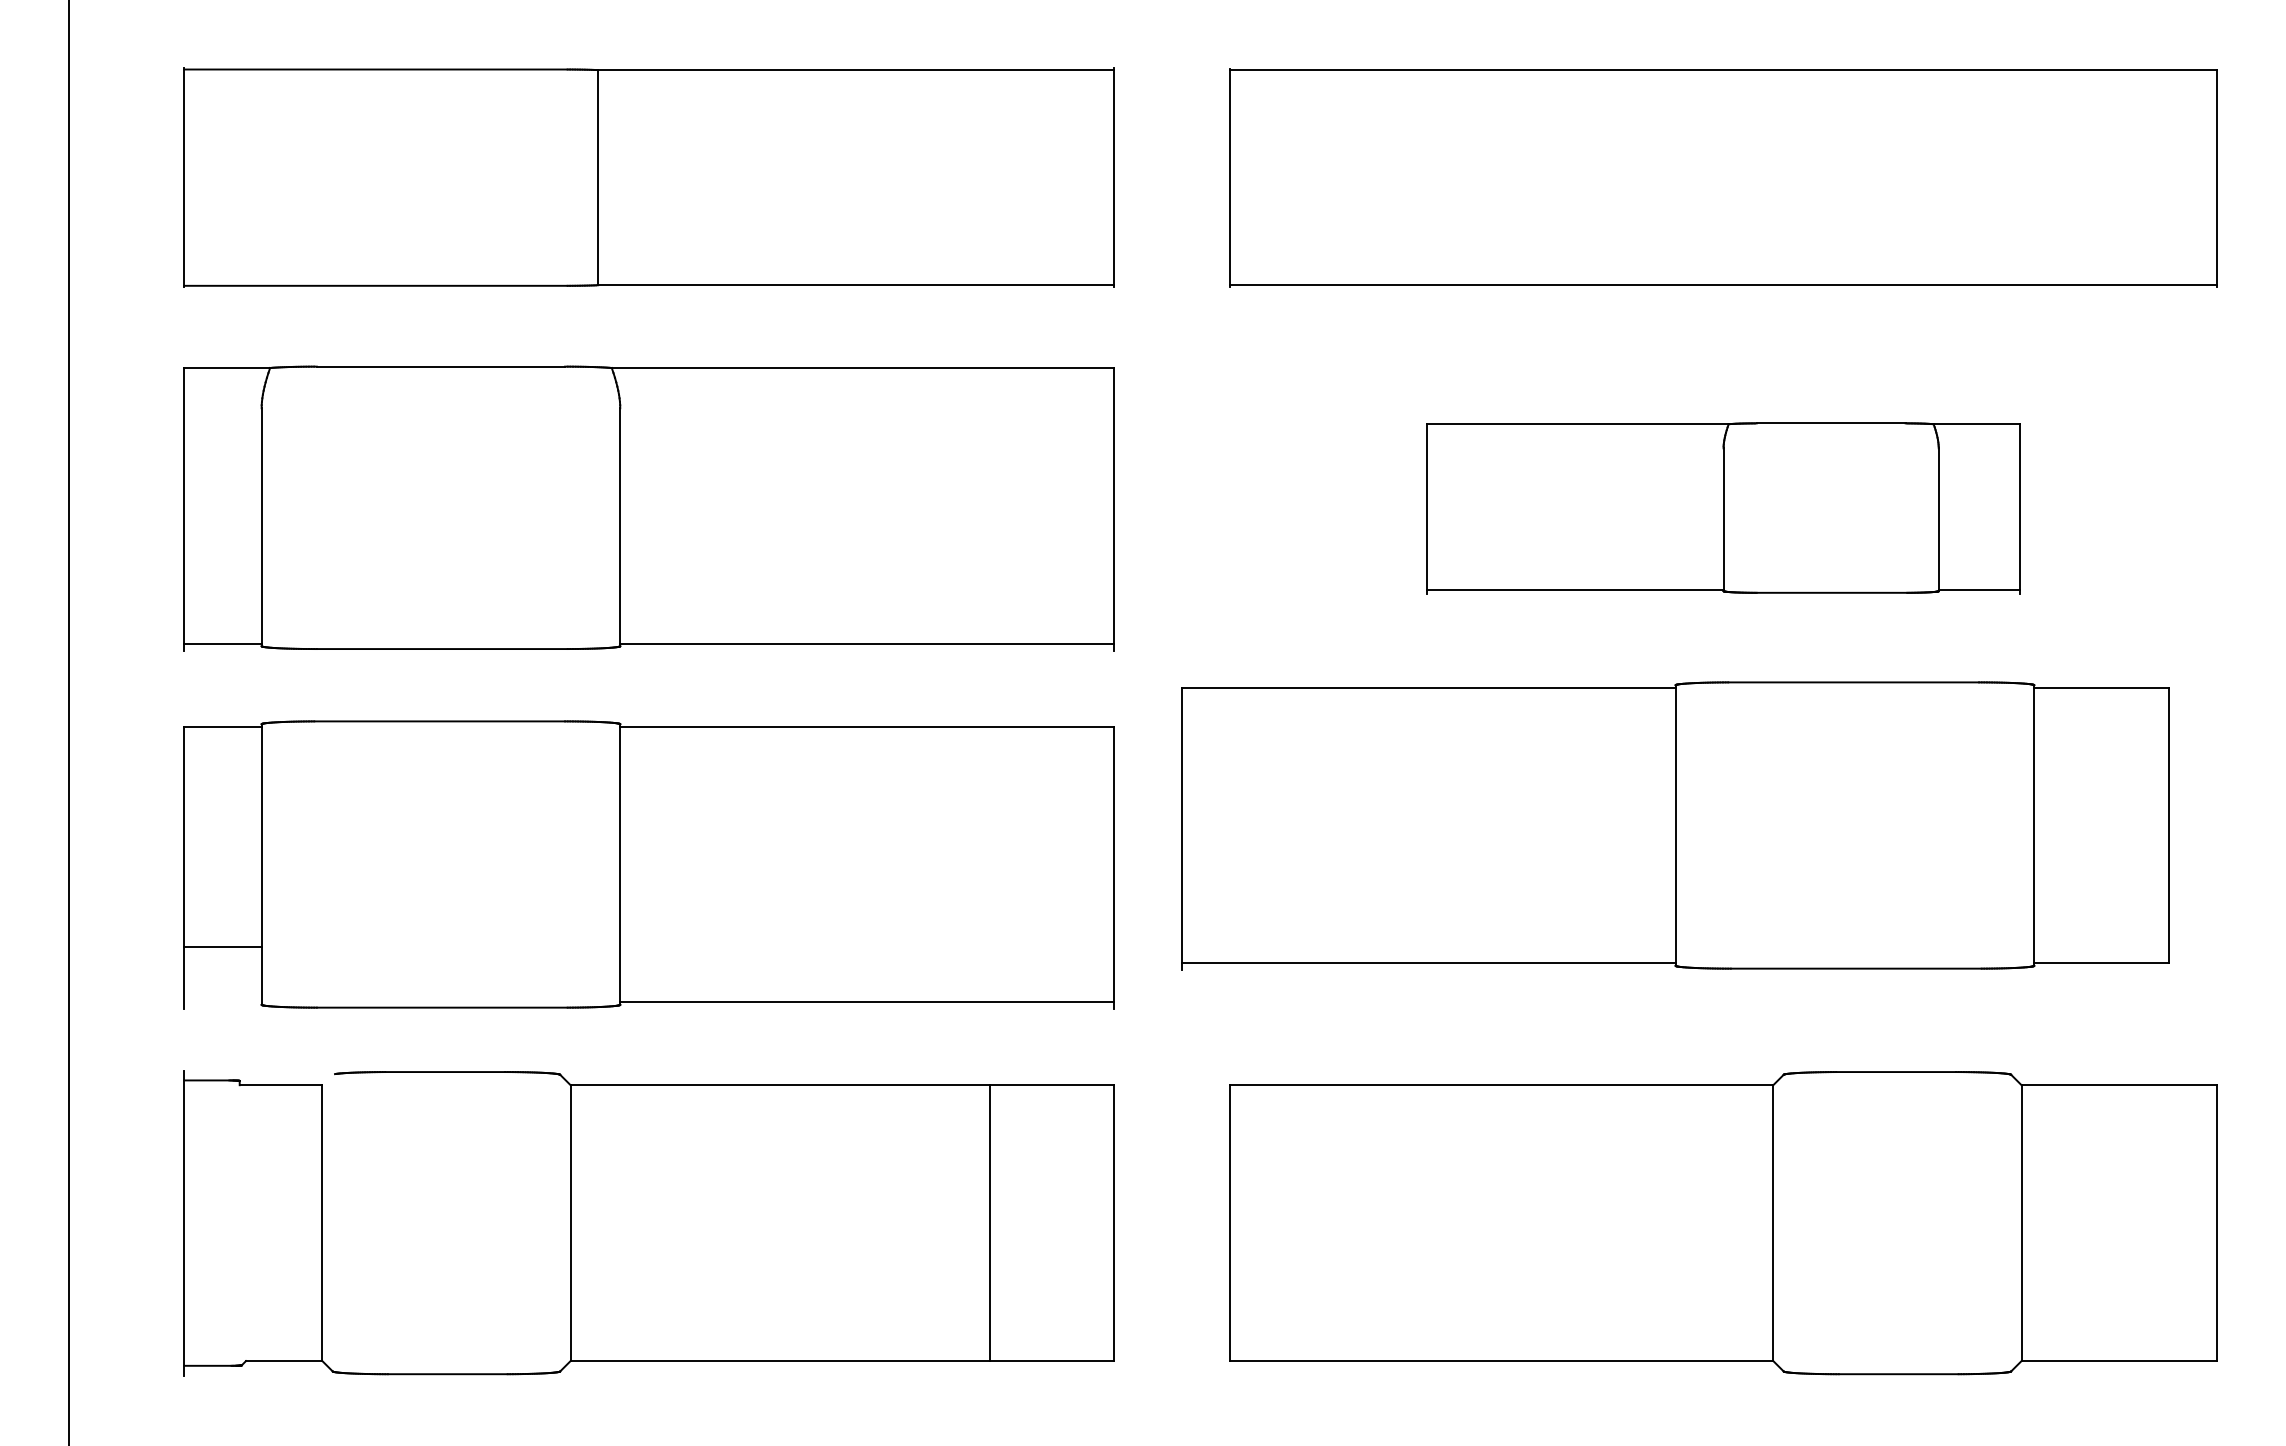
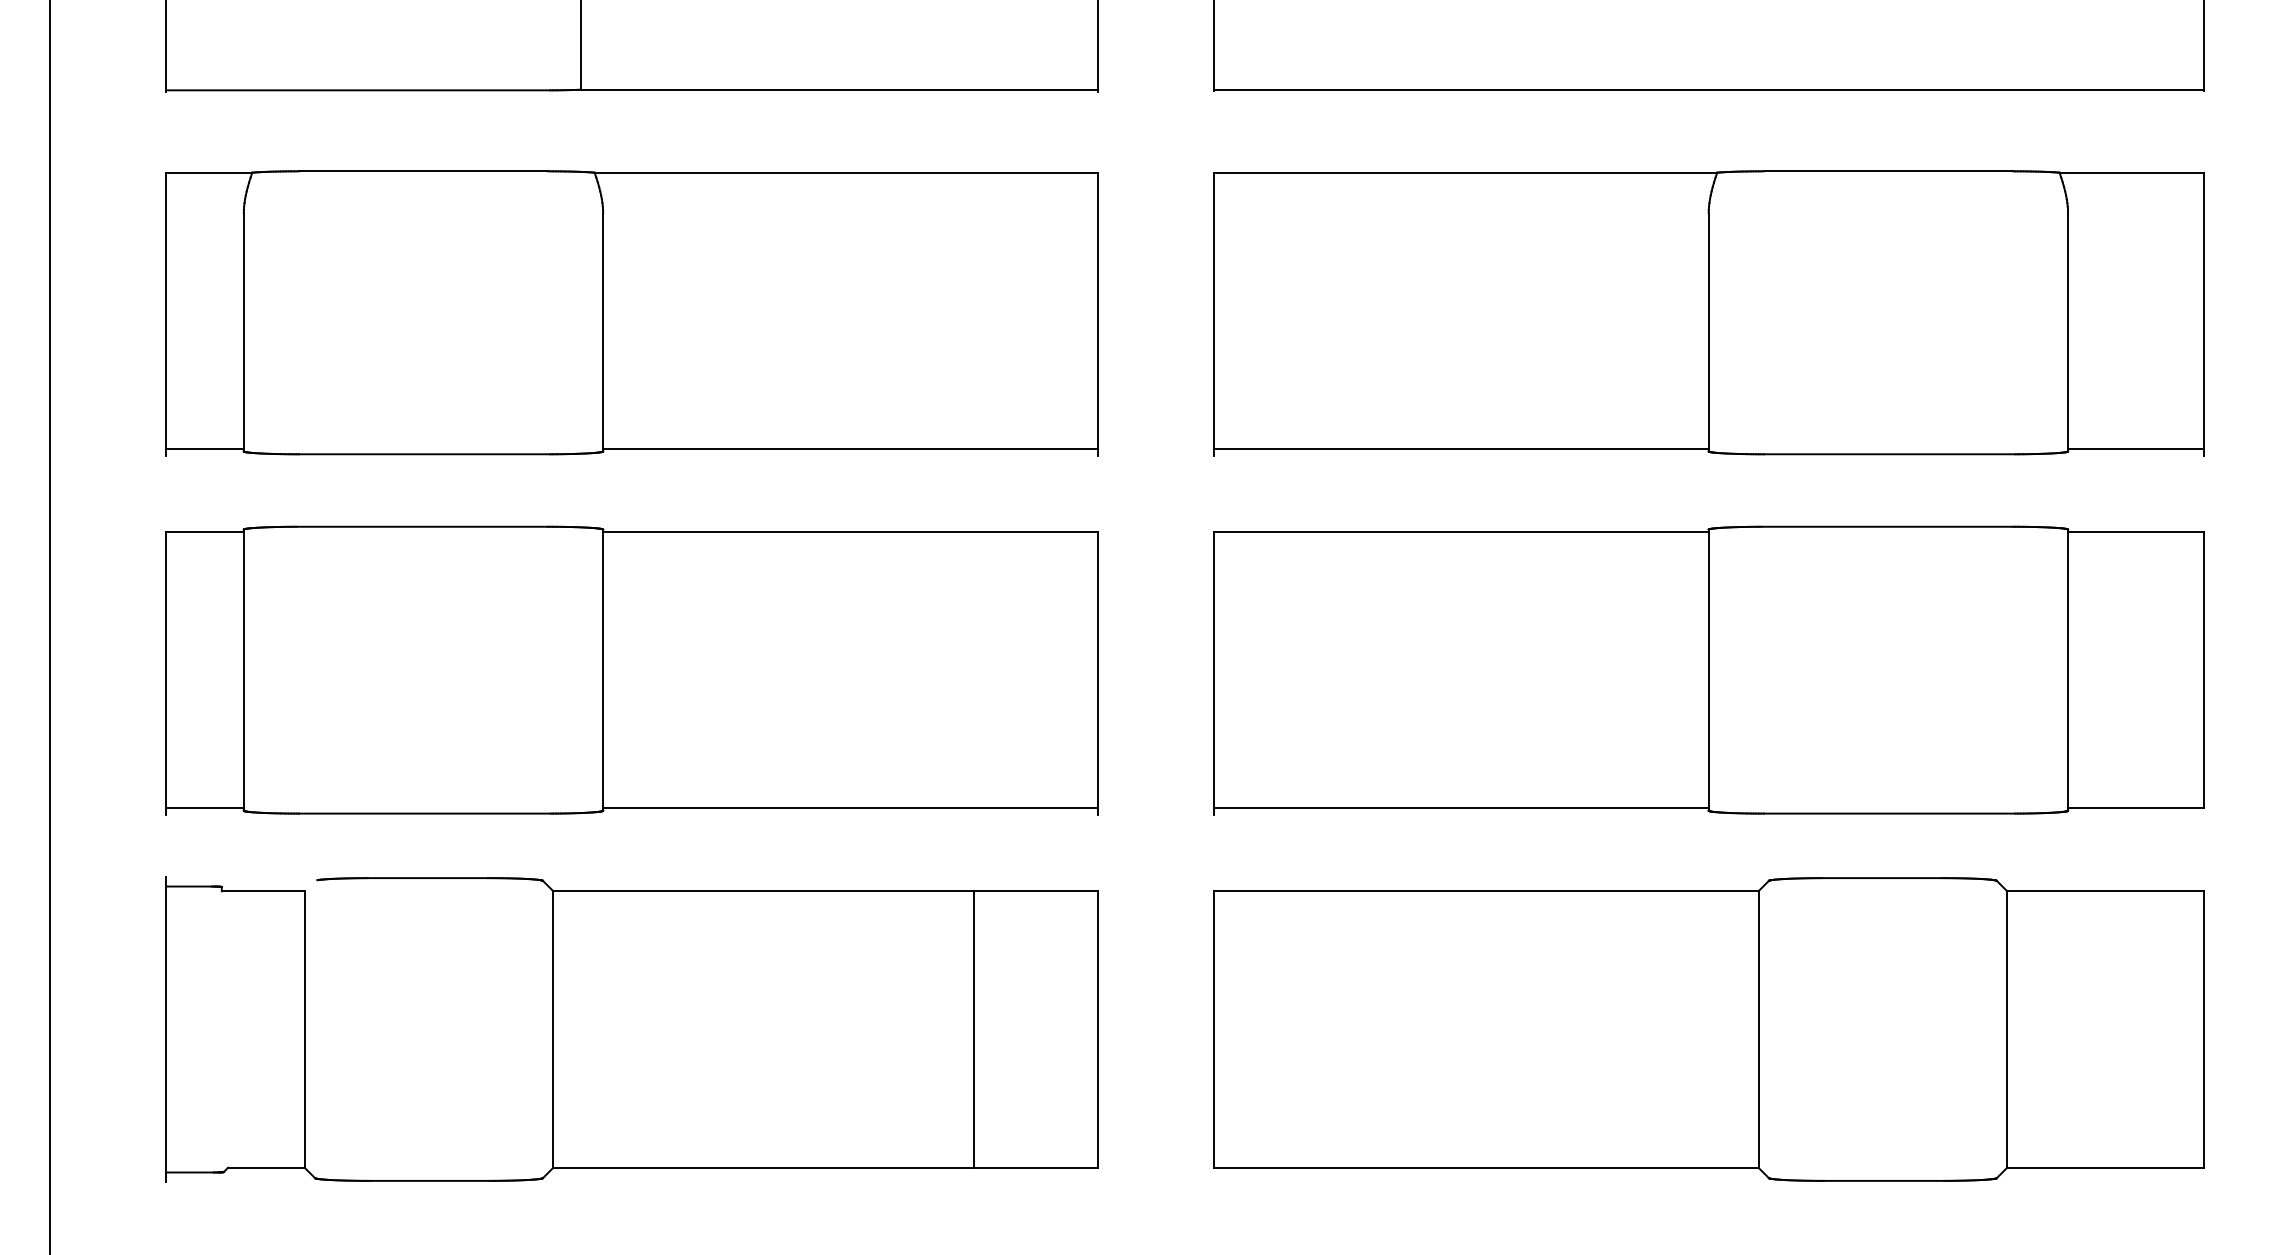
part: (1723, 508) -> (1708, 313), size x1.67
part: (1675, 825) -> (1708, 670), moved
line: (222, 947) -> (204, 808), moved

